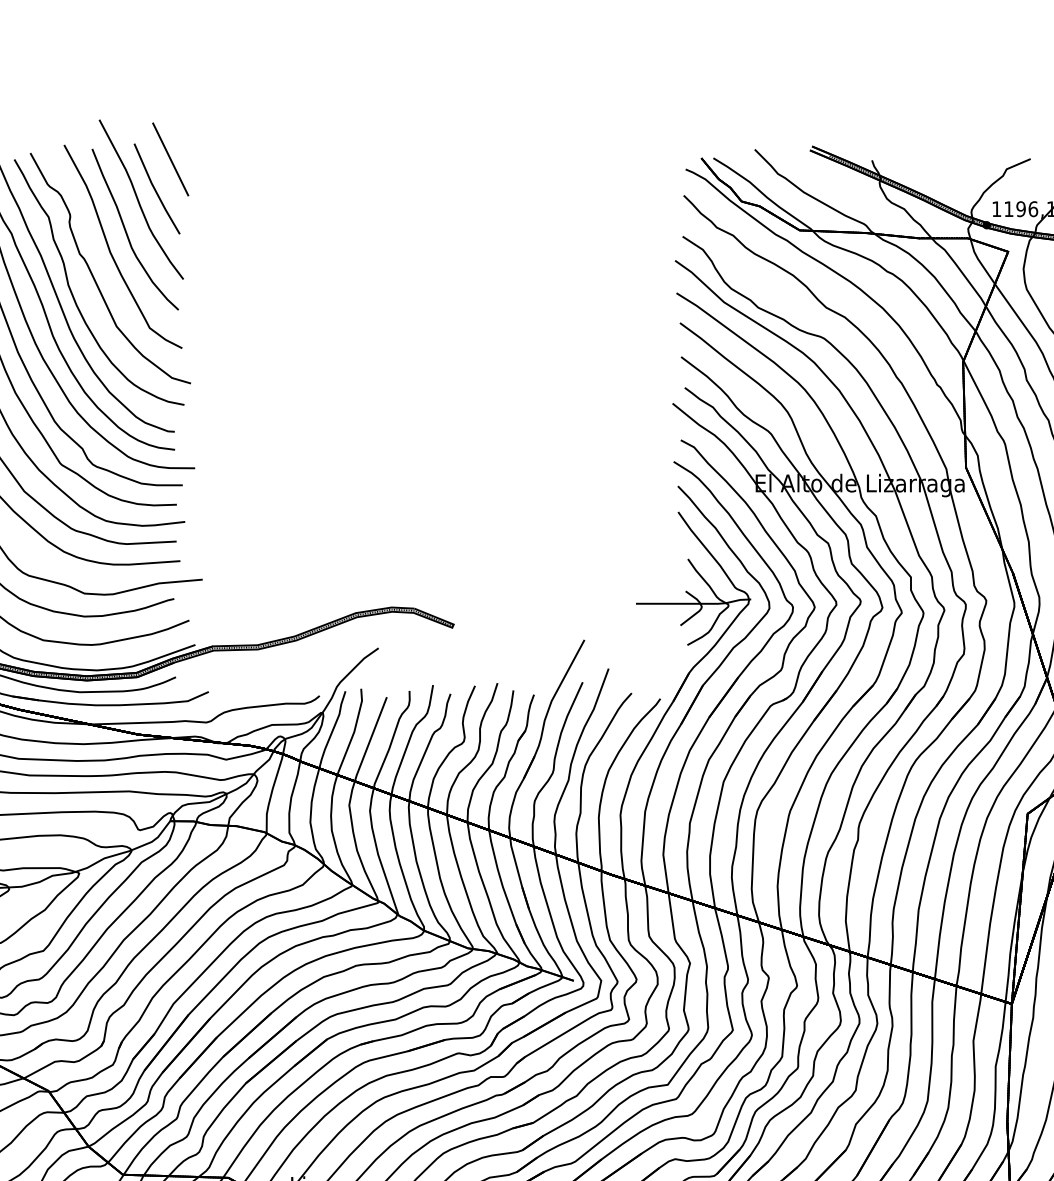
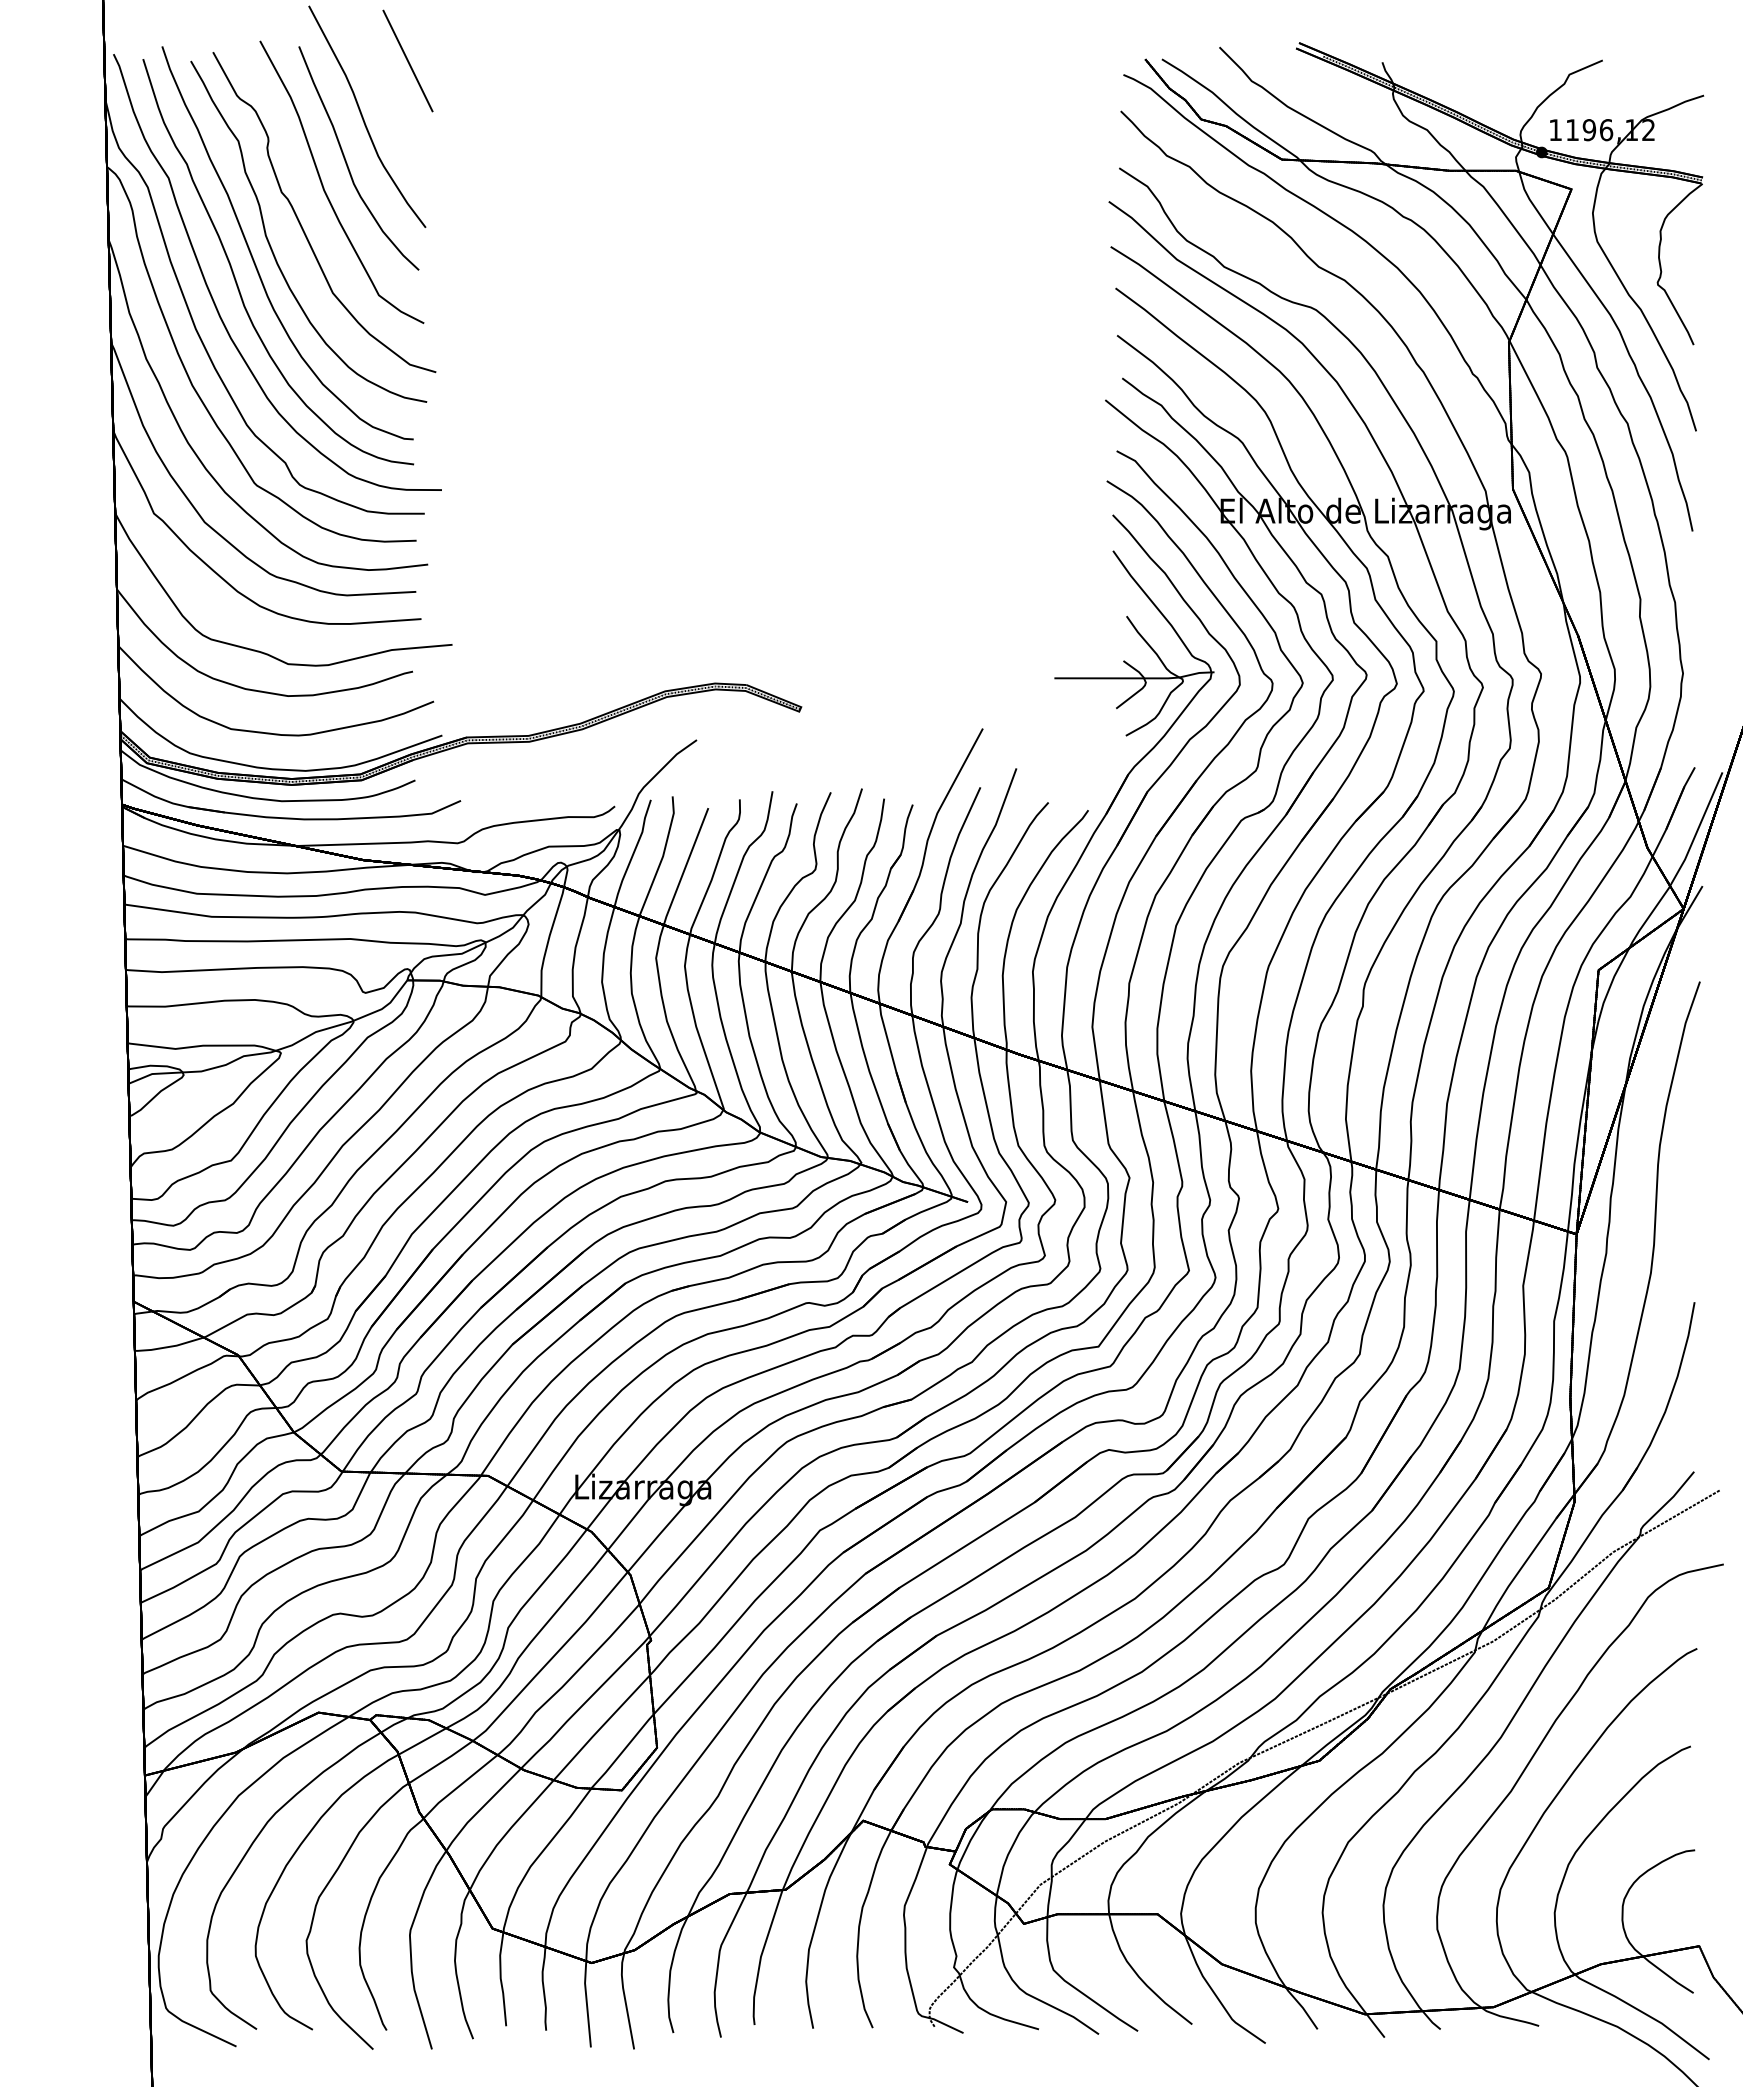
part: (156, 189) -> (388, 102), removed

